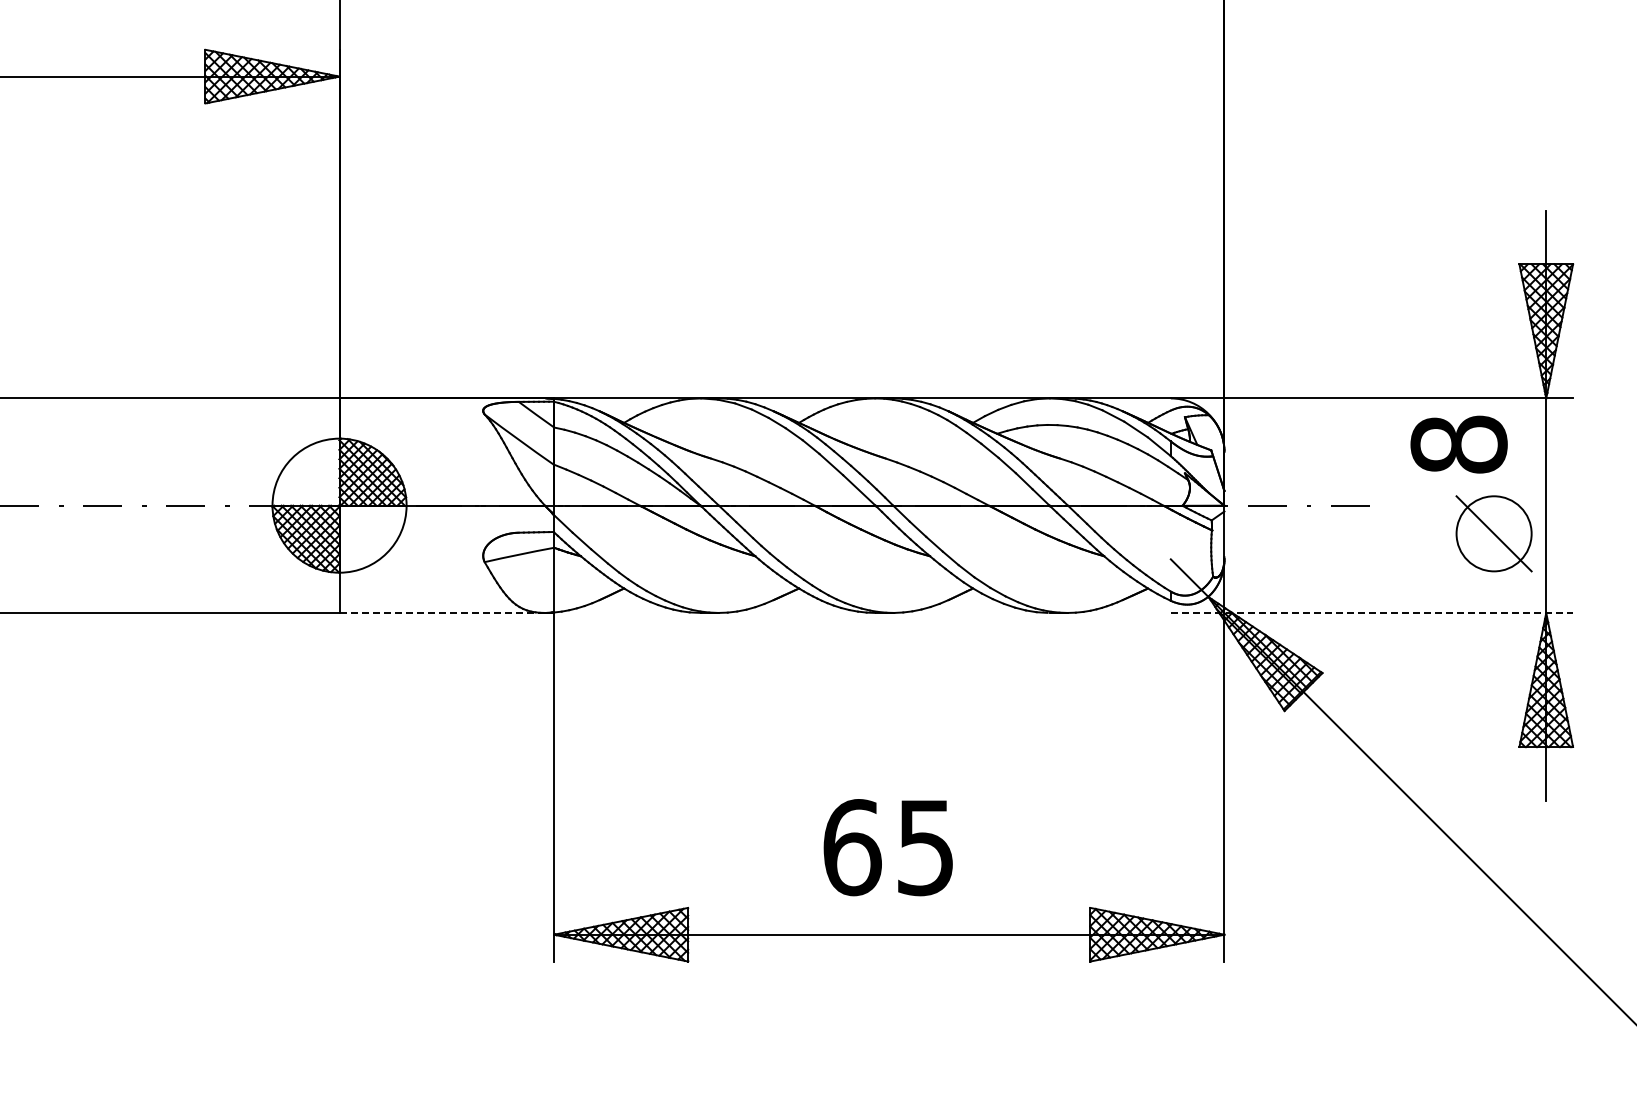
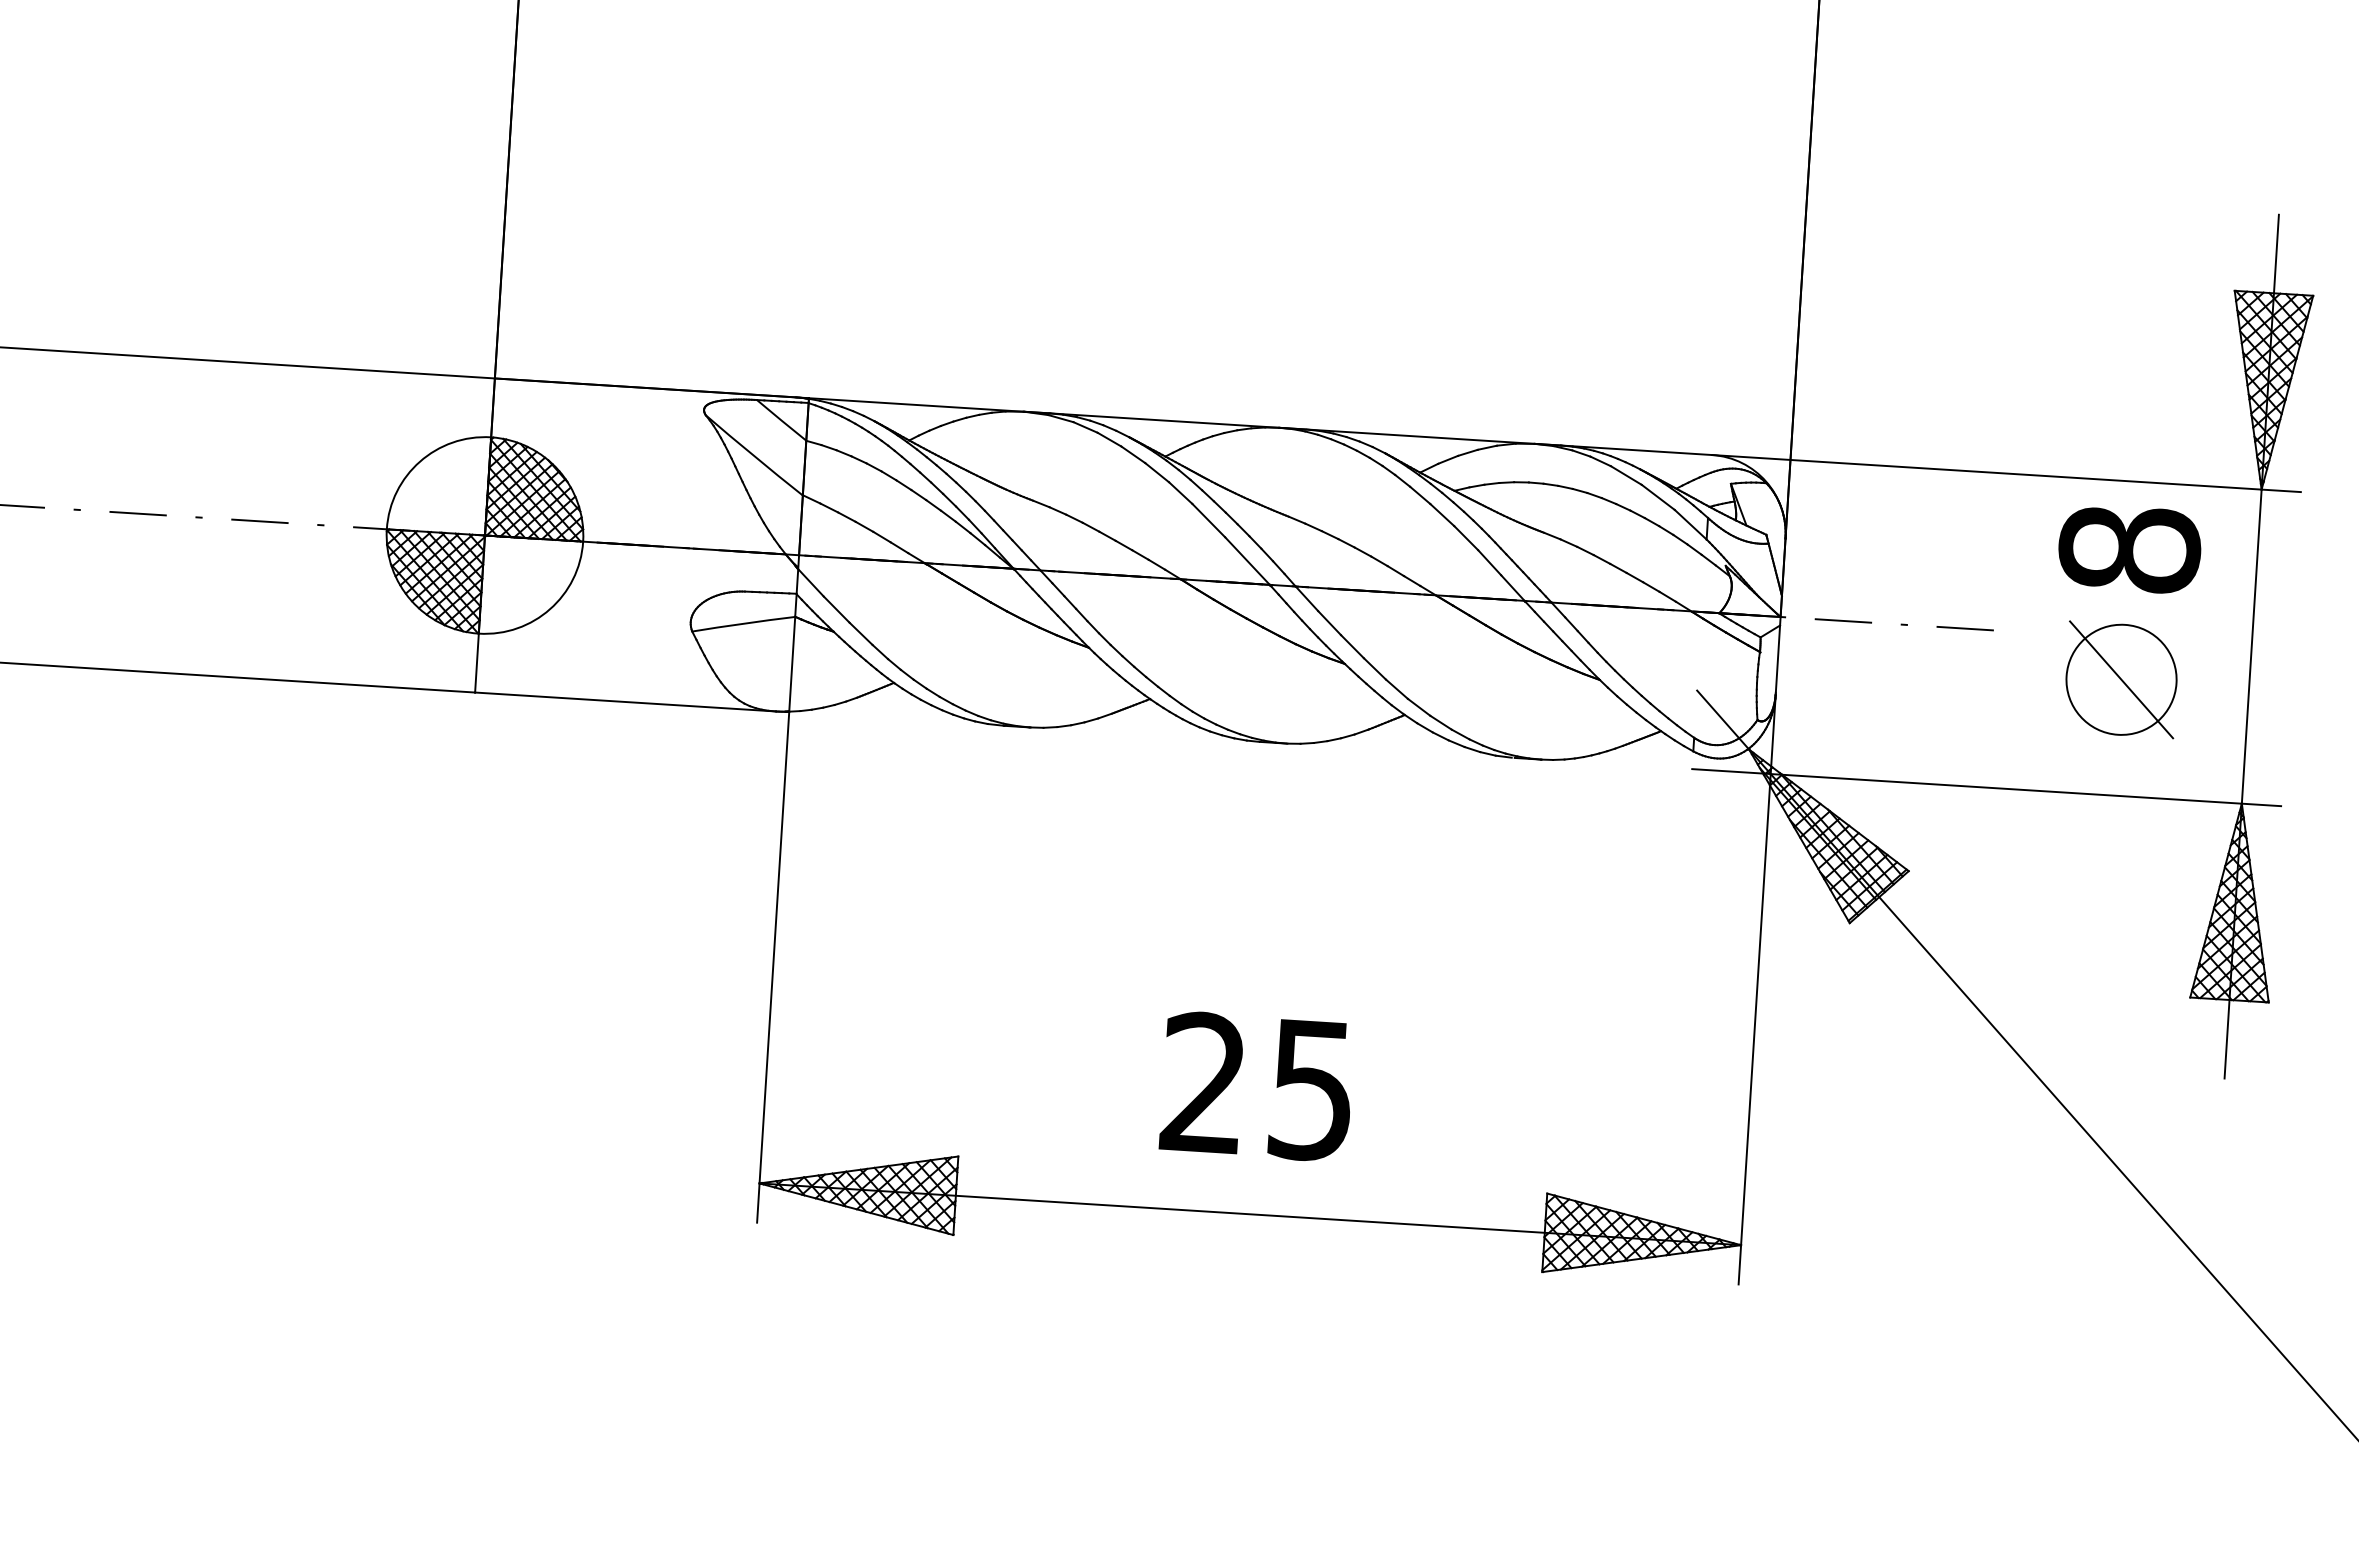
part: (1493, 533) -> (2120, 679), moved
line: (442, 612) -> (625, 701), dashed -> solid
line: (1372, 612) -> (1987, 787), dashed -> solid
text: (852, 847) -> (1204, 1083), 65 -> 25

